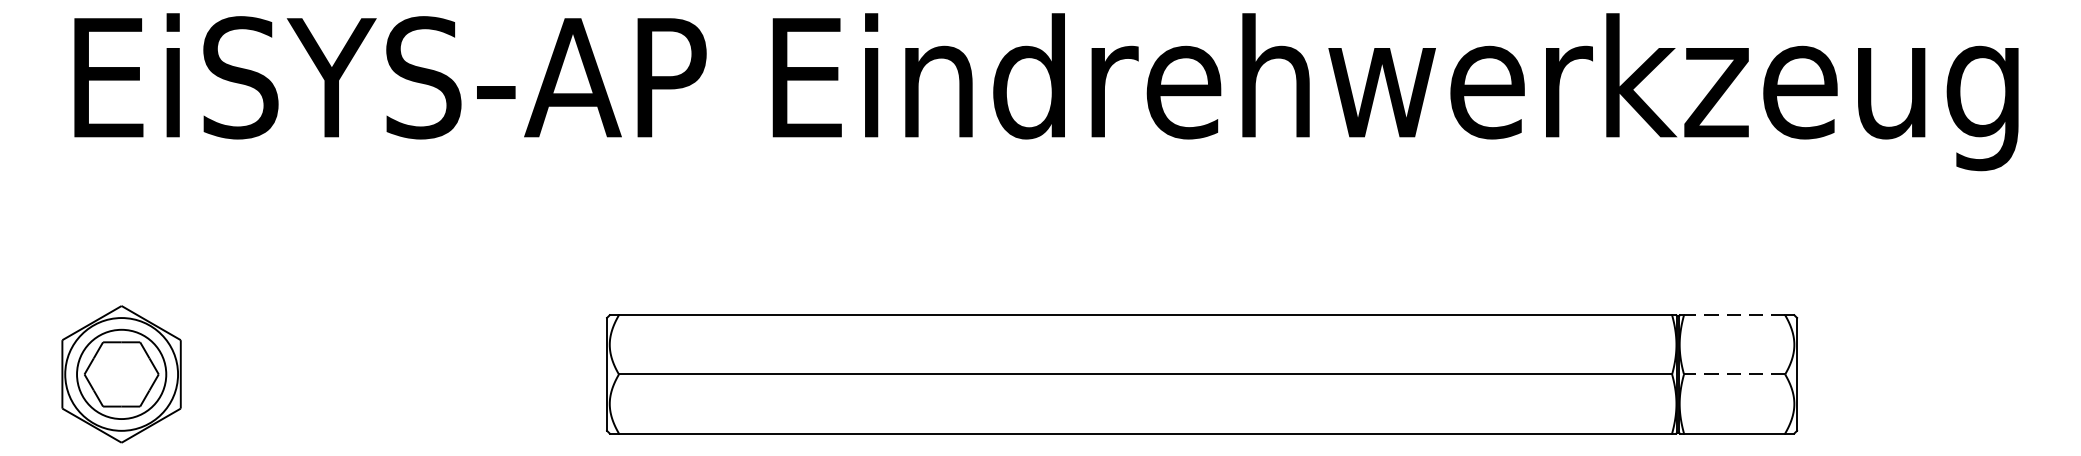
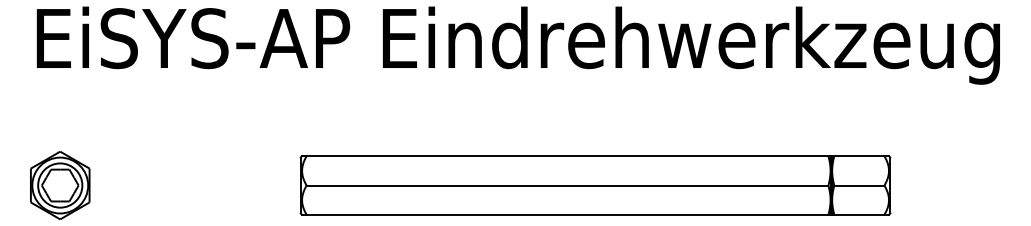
line: (1732, 315) -> (858, 156), dashed -> solid
line: (1732, 374) -> (858, 185), dashed -> solid

